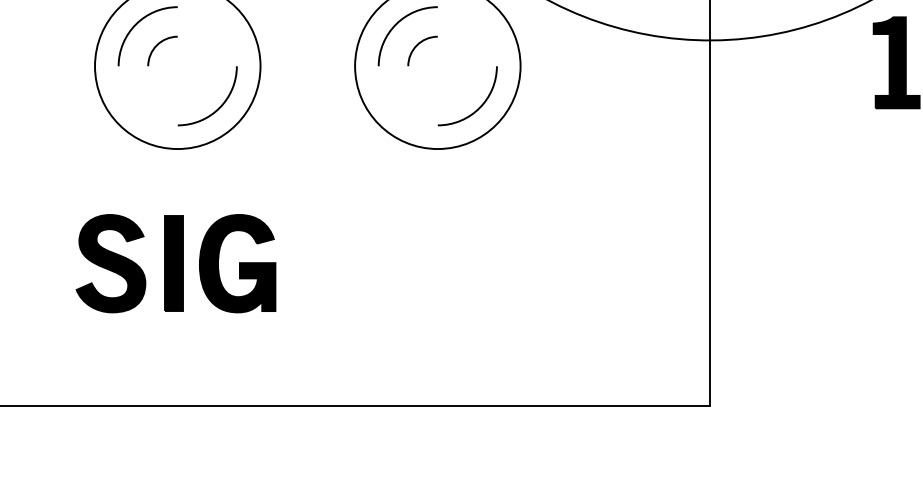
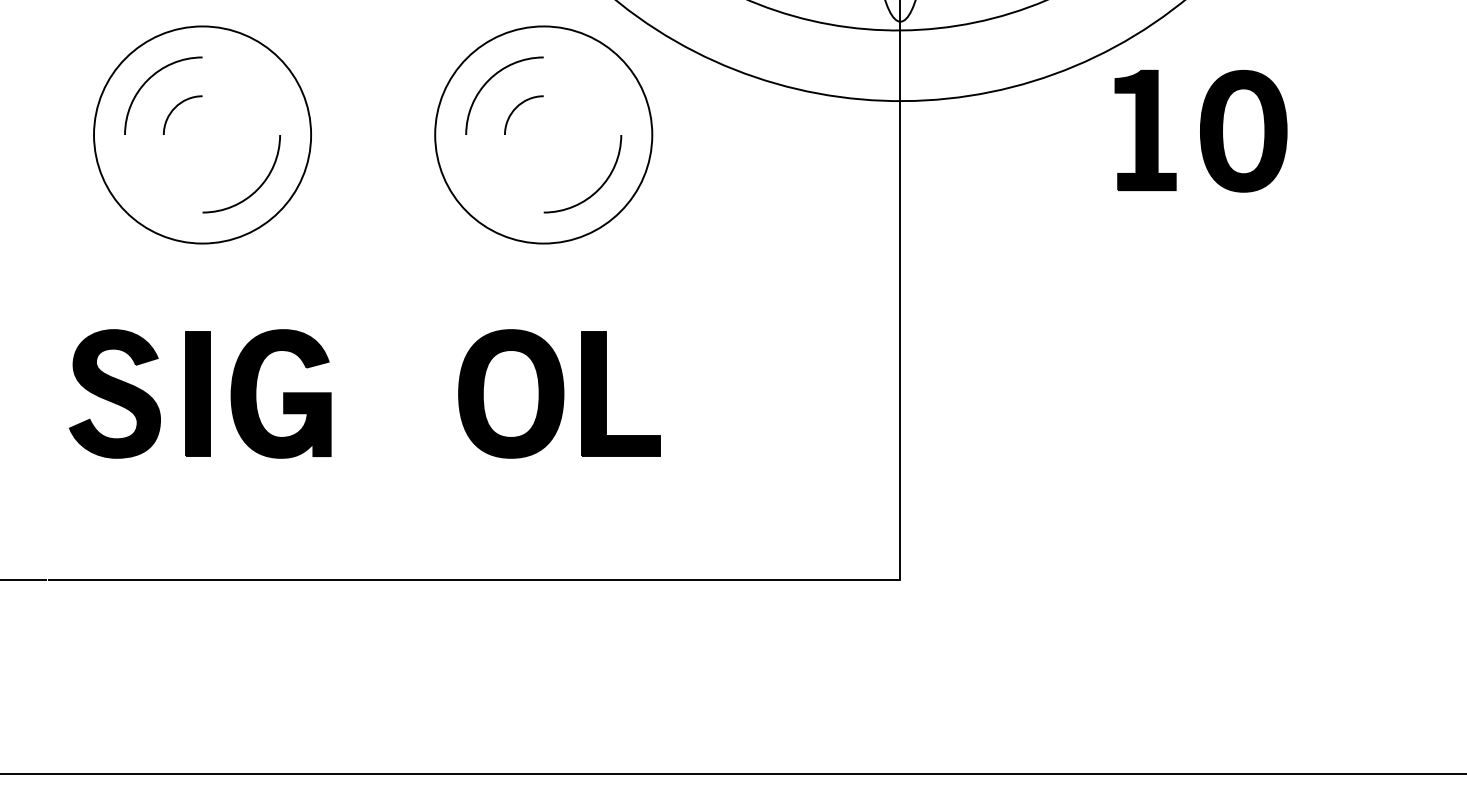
part: (449, 263) -> (559, 393), added

